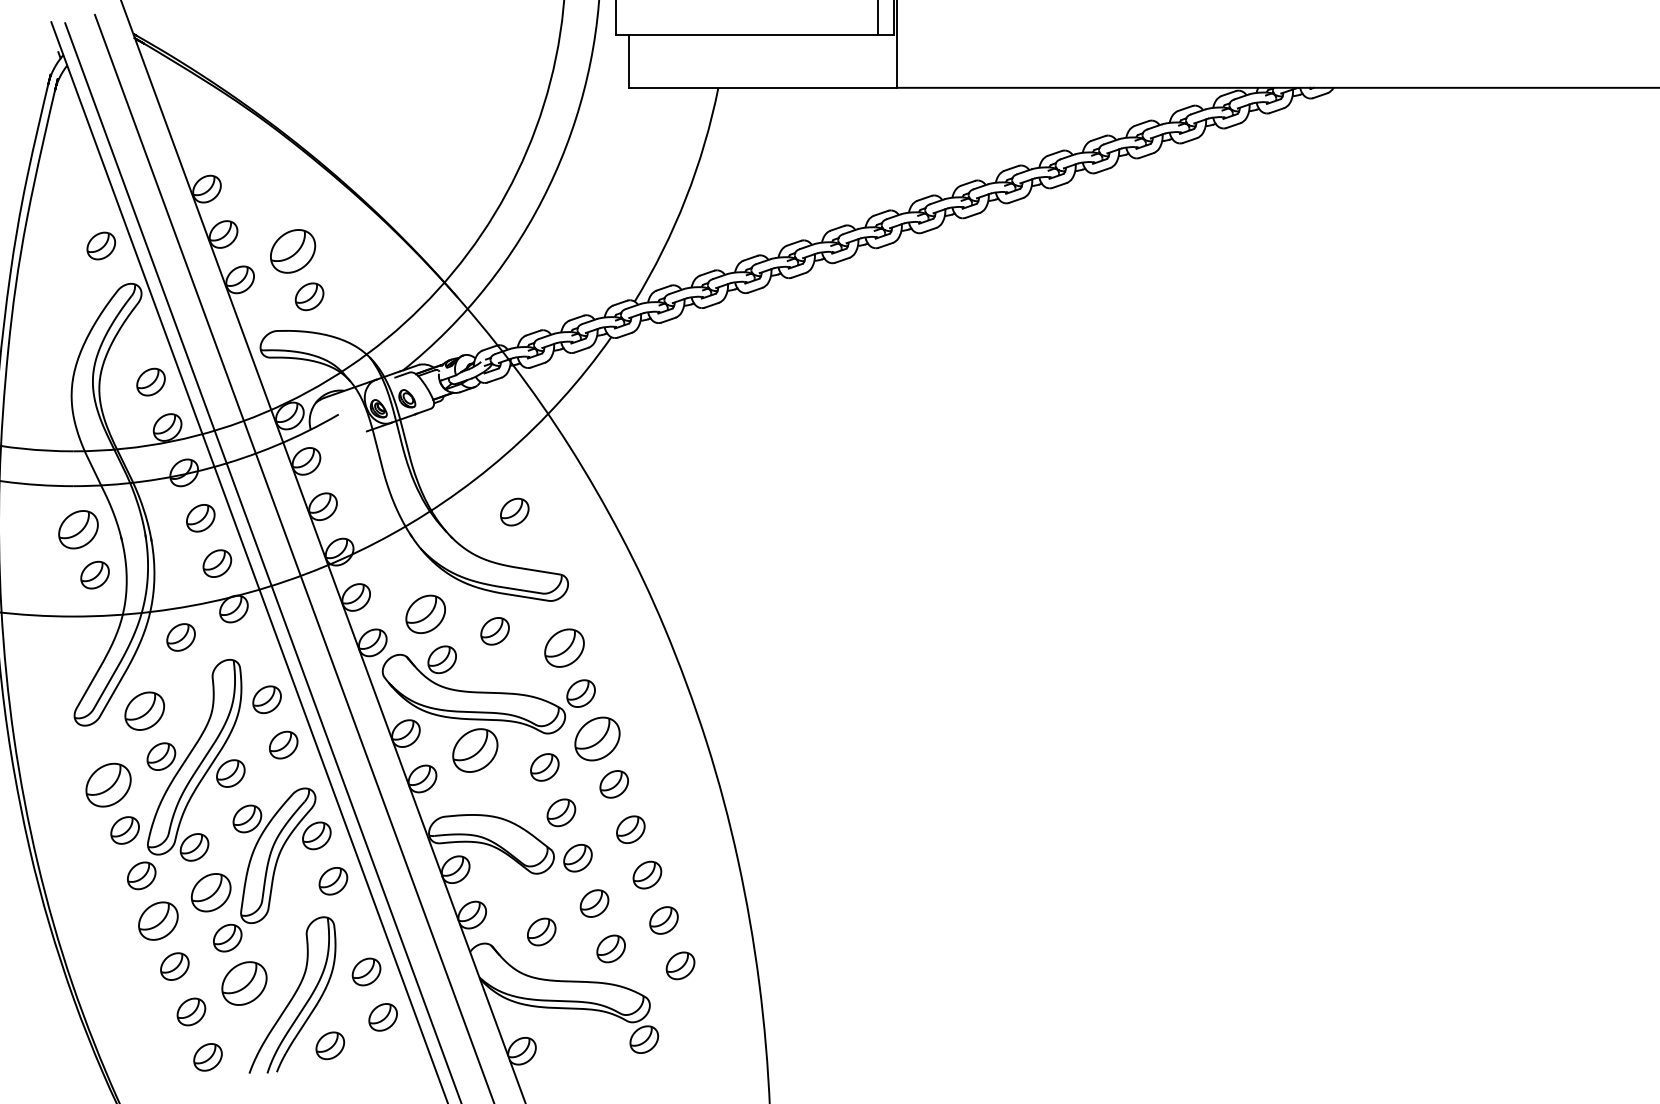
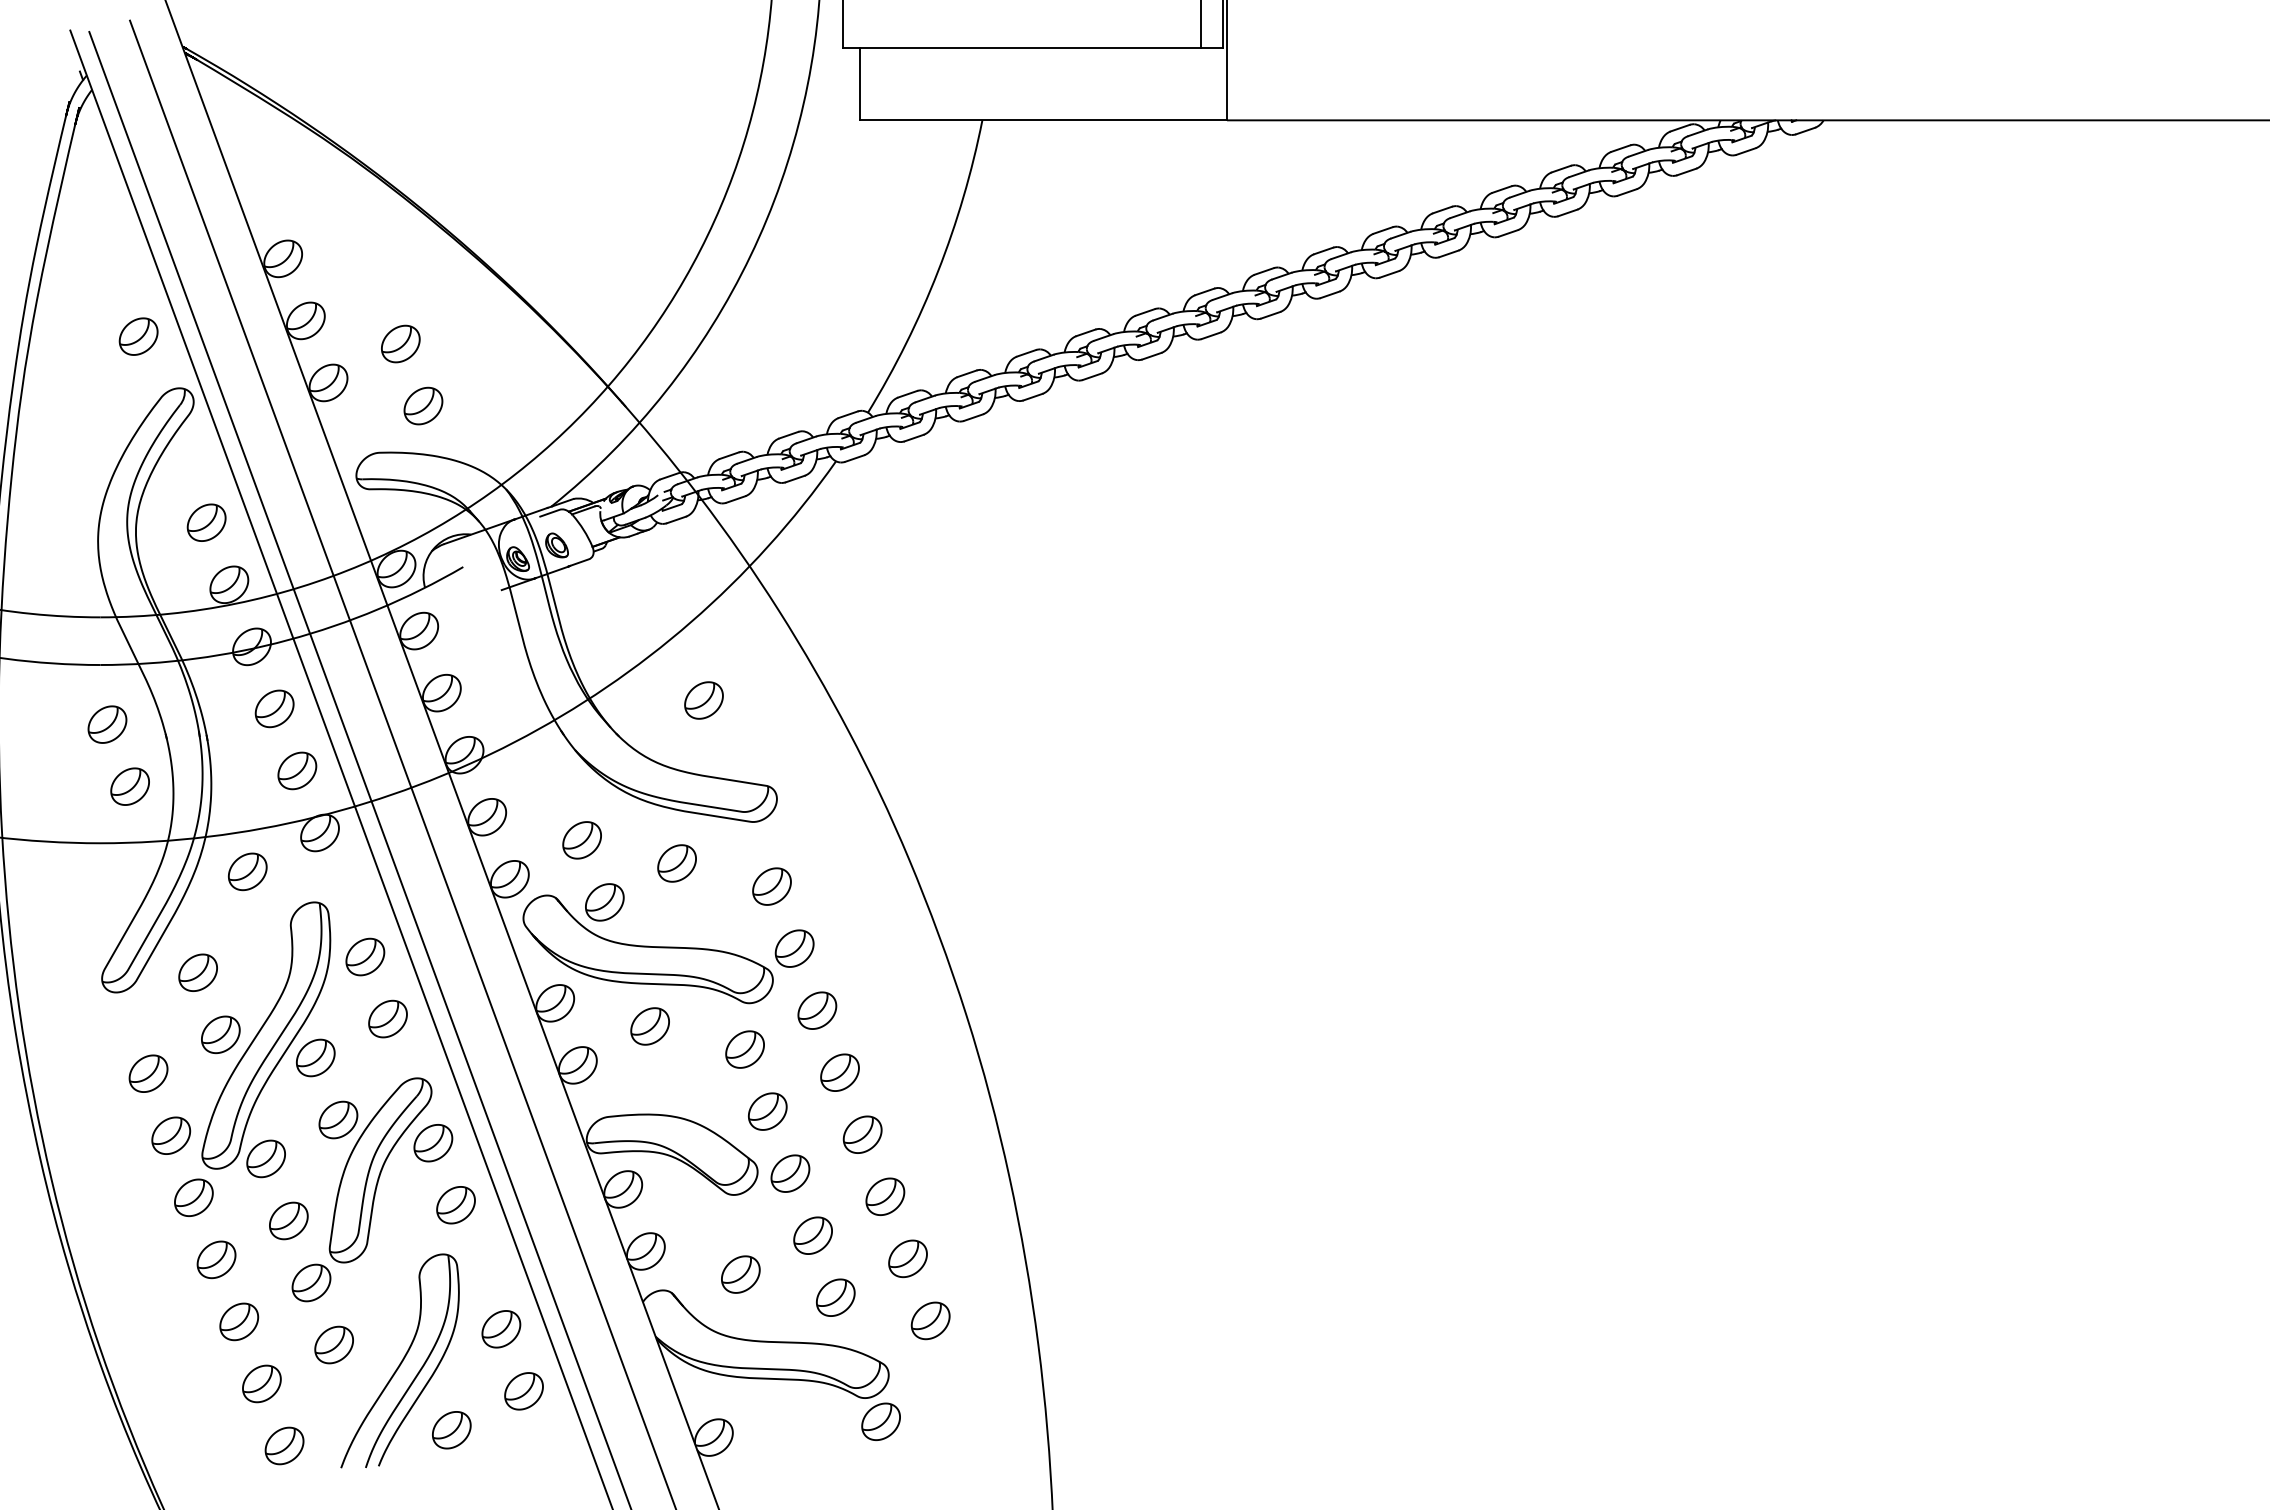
part: (292, 251) -> (400, 344), size x0.62
part: (78, 529) -> (107, 724), size x0.71
part: (425, 614) -> (581, 840), size x0.71
part: (564, 648) -> (771, 886), size x0.71
part: (144, 711) -> (197, 973), size x0.71
part: (597, 738) -> (817, 1010), size x0.62
part: (475, 750) -> (650, 1026), size x0.62
part: (108, 784) -> (148, 1072), size x0.62
part: (210, 892) -> (287, 1220), size x0.71
part: (157, 921) -> (215, 1260), size x0.71
part: (243, 983) -> (333, 1344), size x0.62

